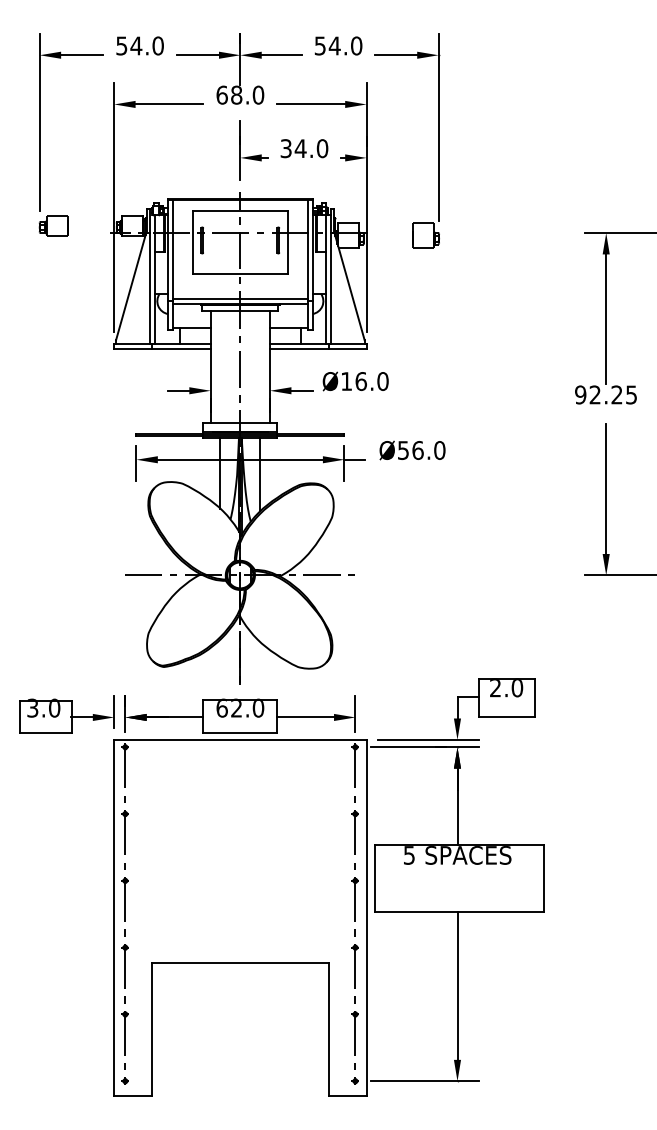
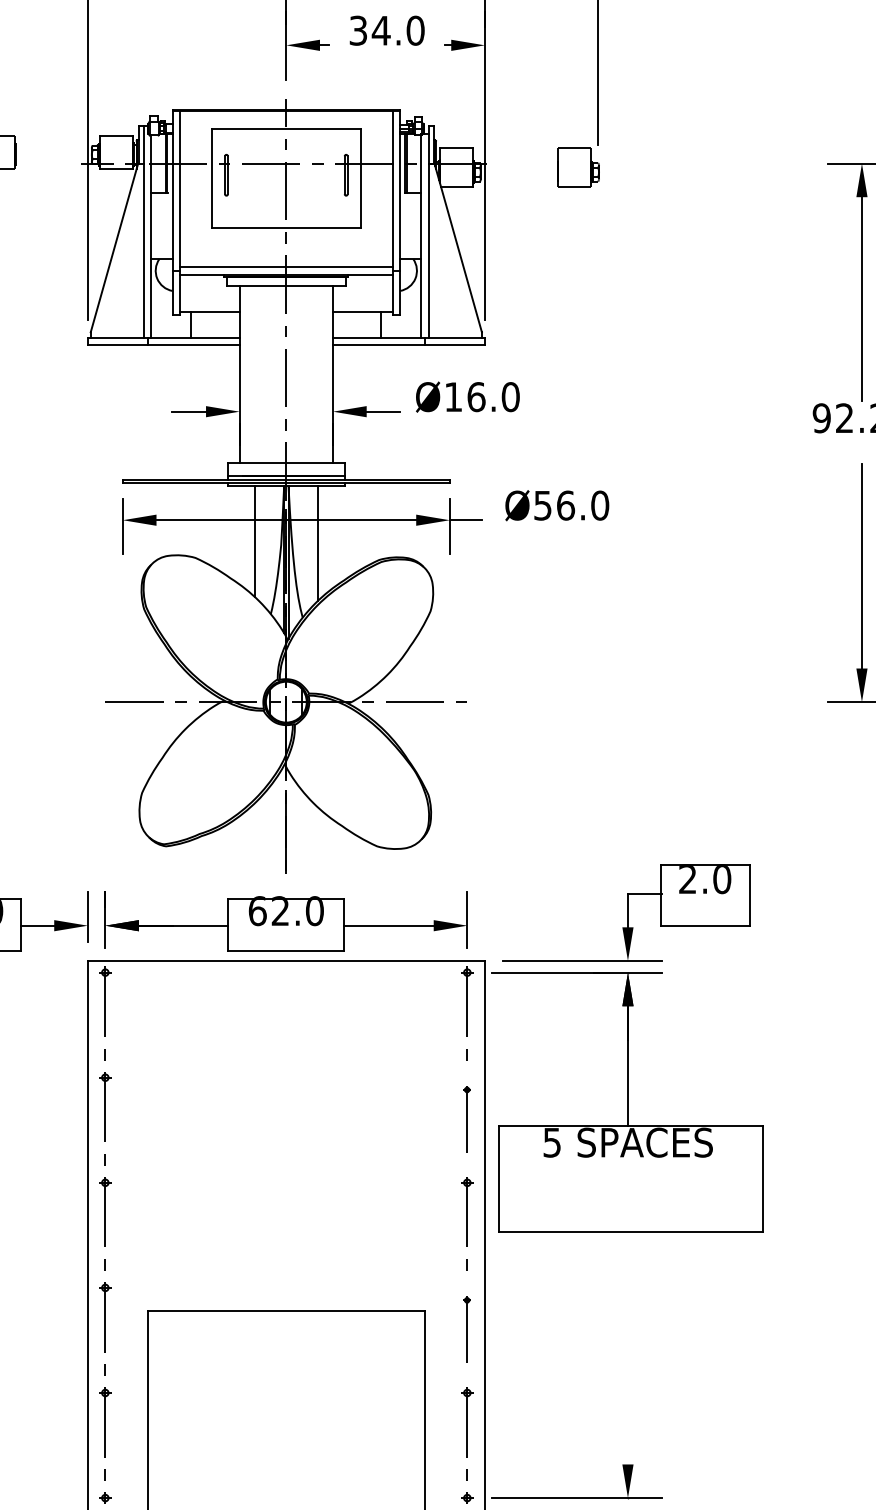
part: (354, 839) -> (465, 1117), size x0.7
part: (354, 973) -> (465, 1328), size x0.7
line: (457, 985) -> (627, 1347), removed

